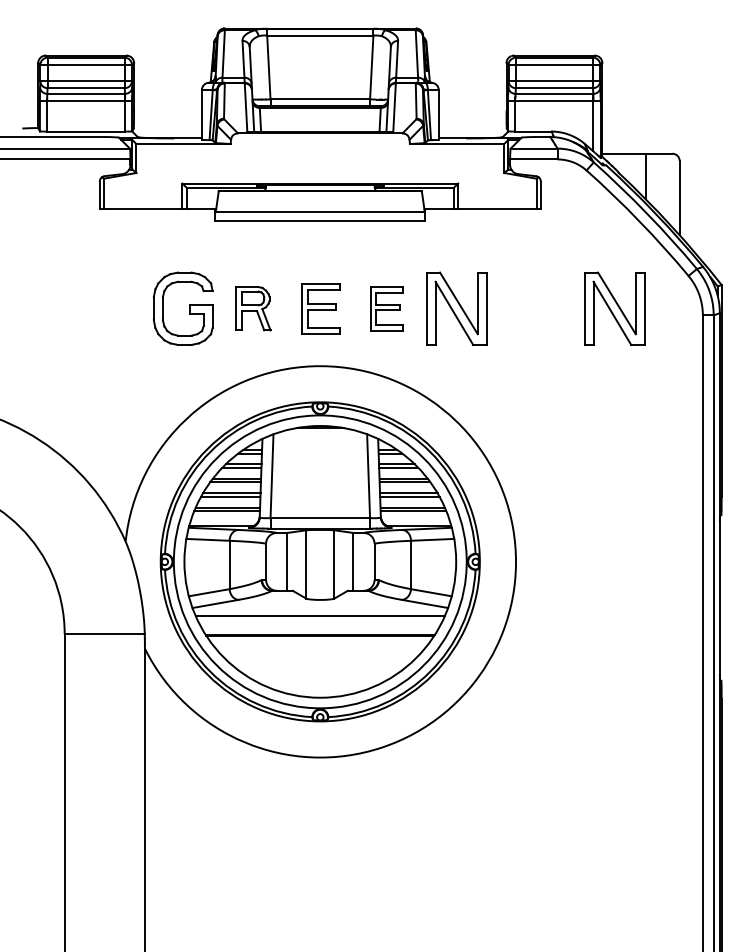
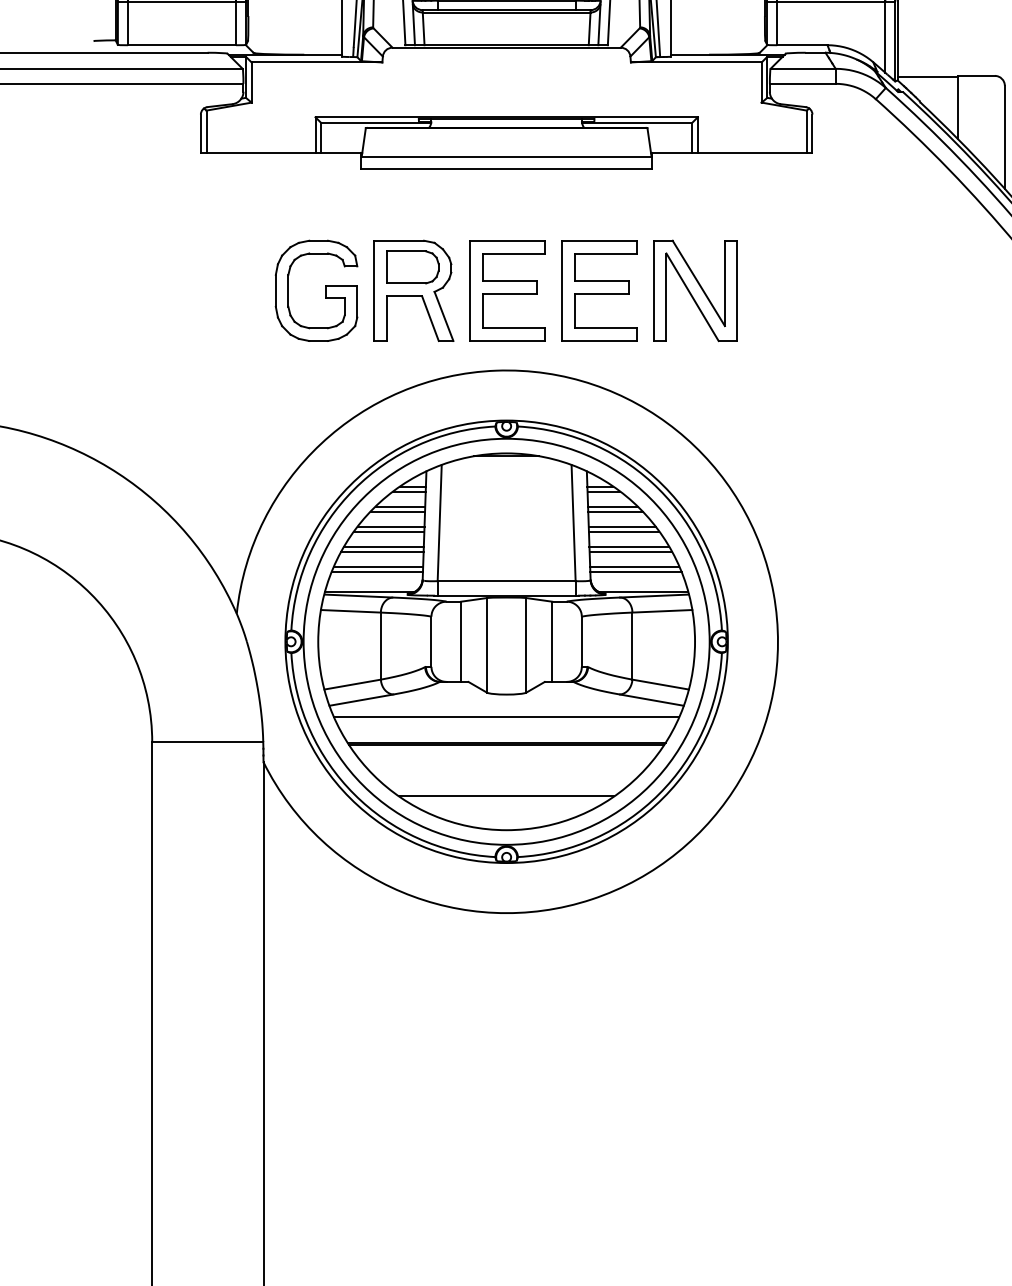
part: (253, 308) -> (414, 290), size x1.67
part: (320, 308) -> (506, 290), size x1.43
part: (386, 308) -> (598, 290), size x1.67
part: (614, 308) -> (914, 290), removed
line: (319, 673) -> (505, 796), added

